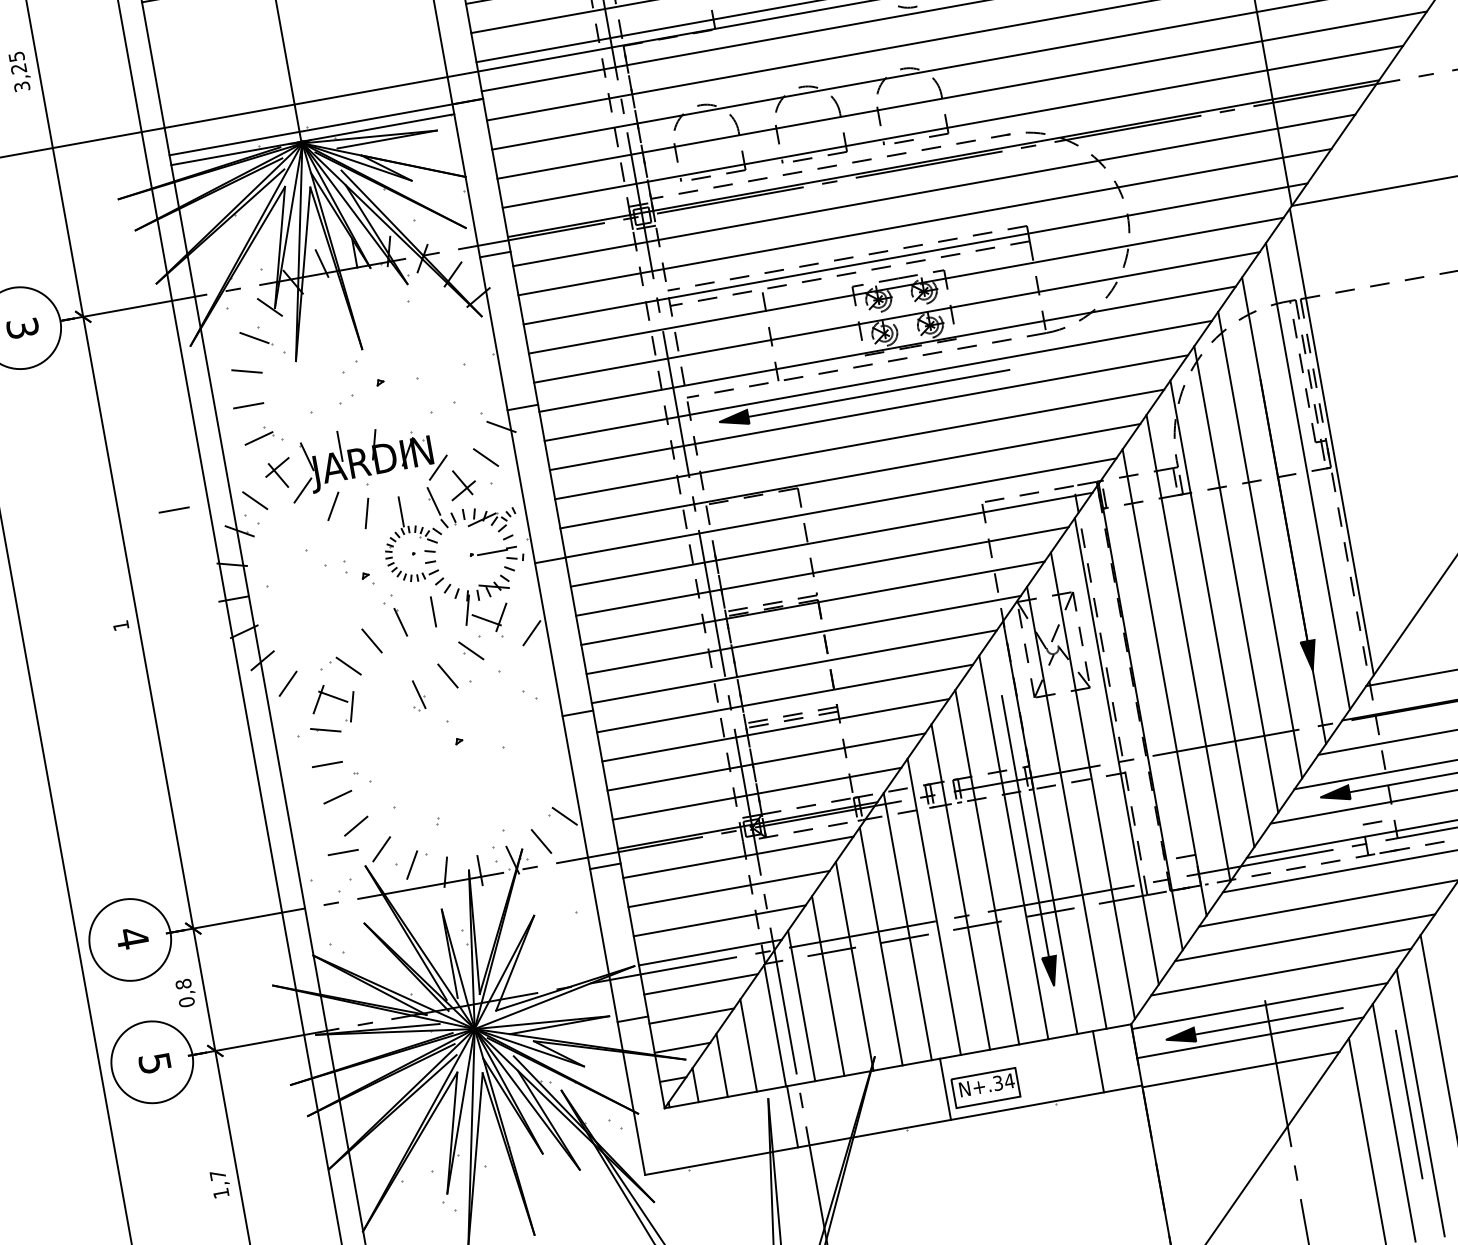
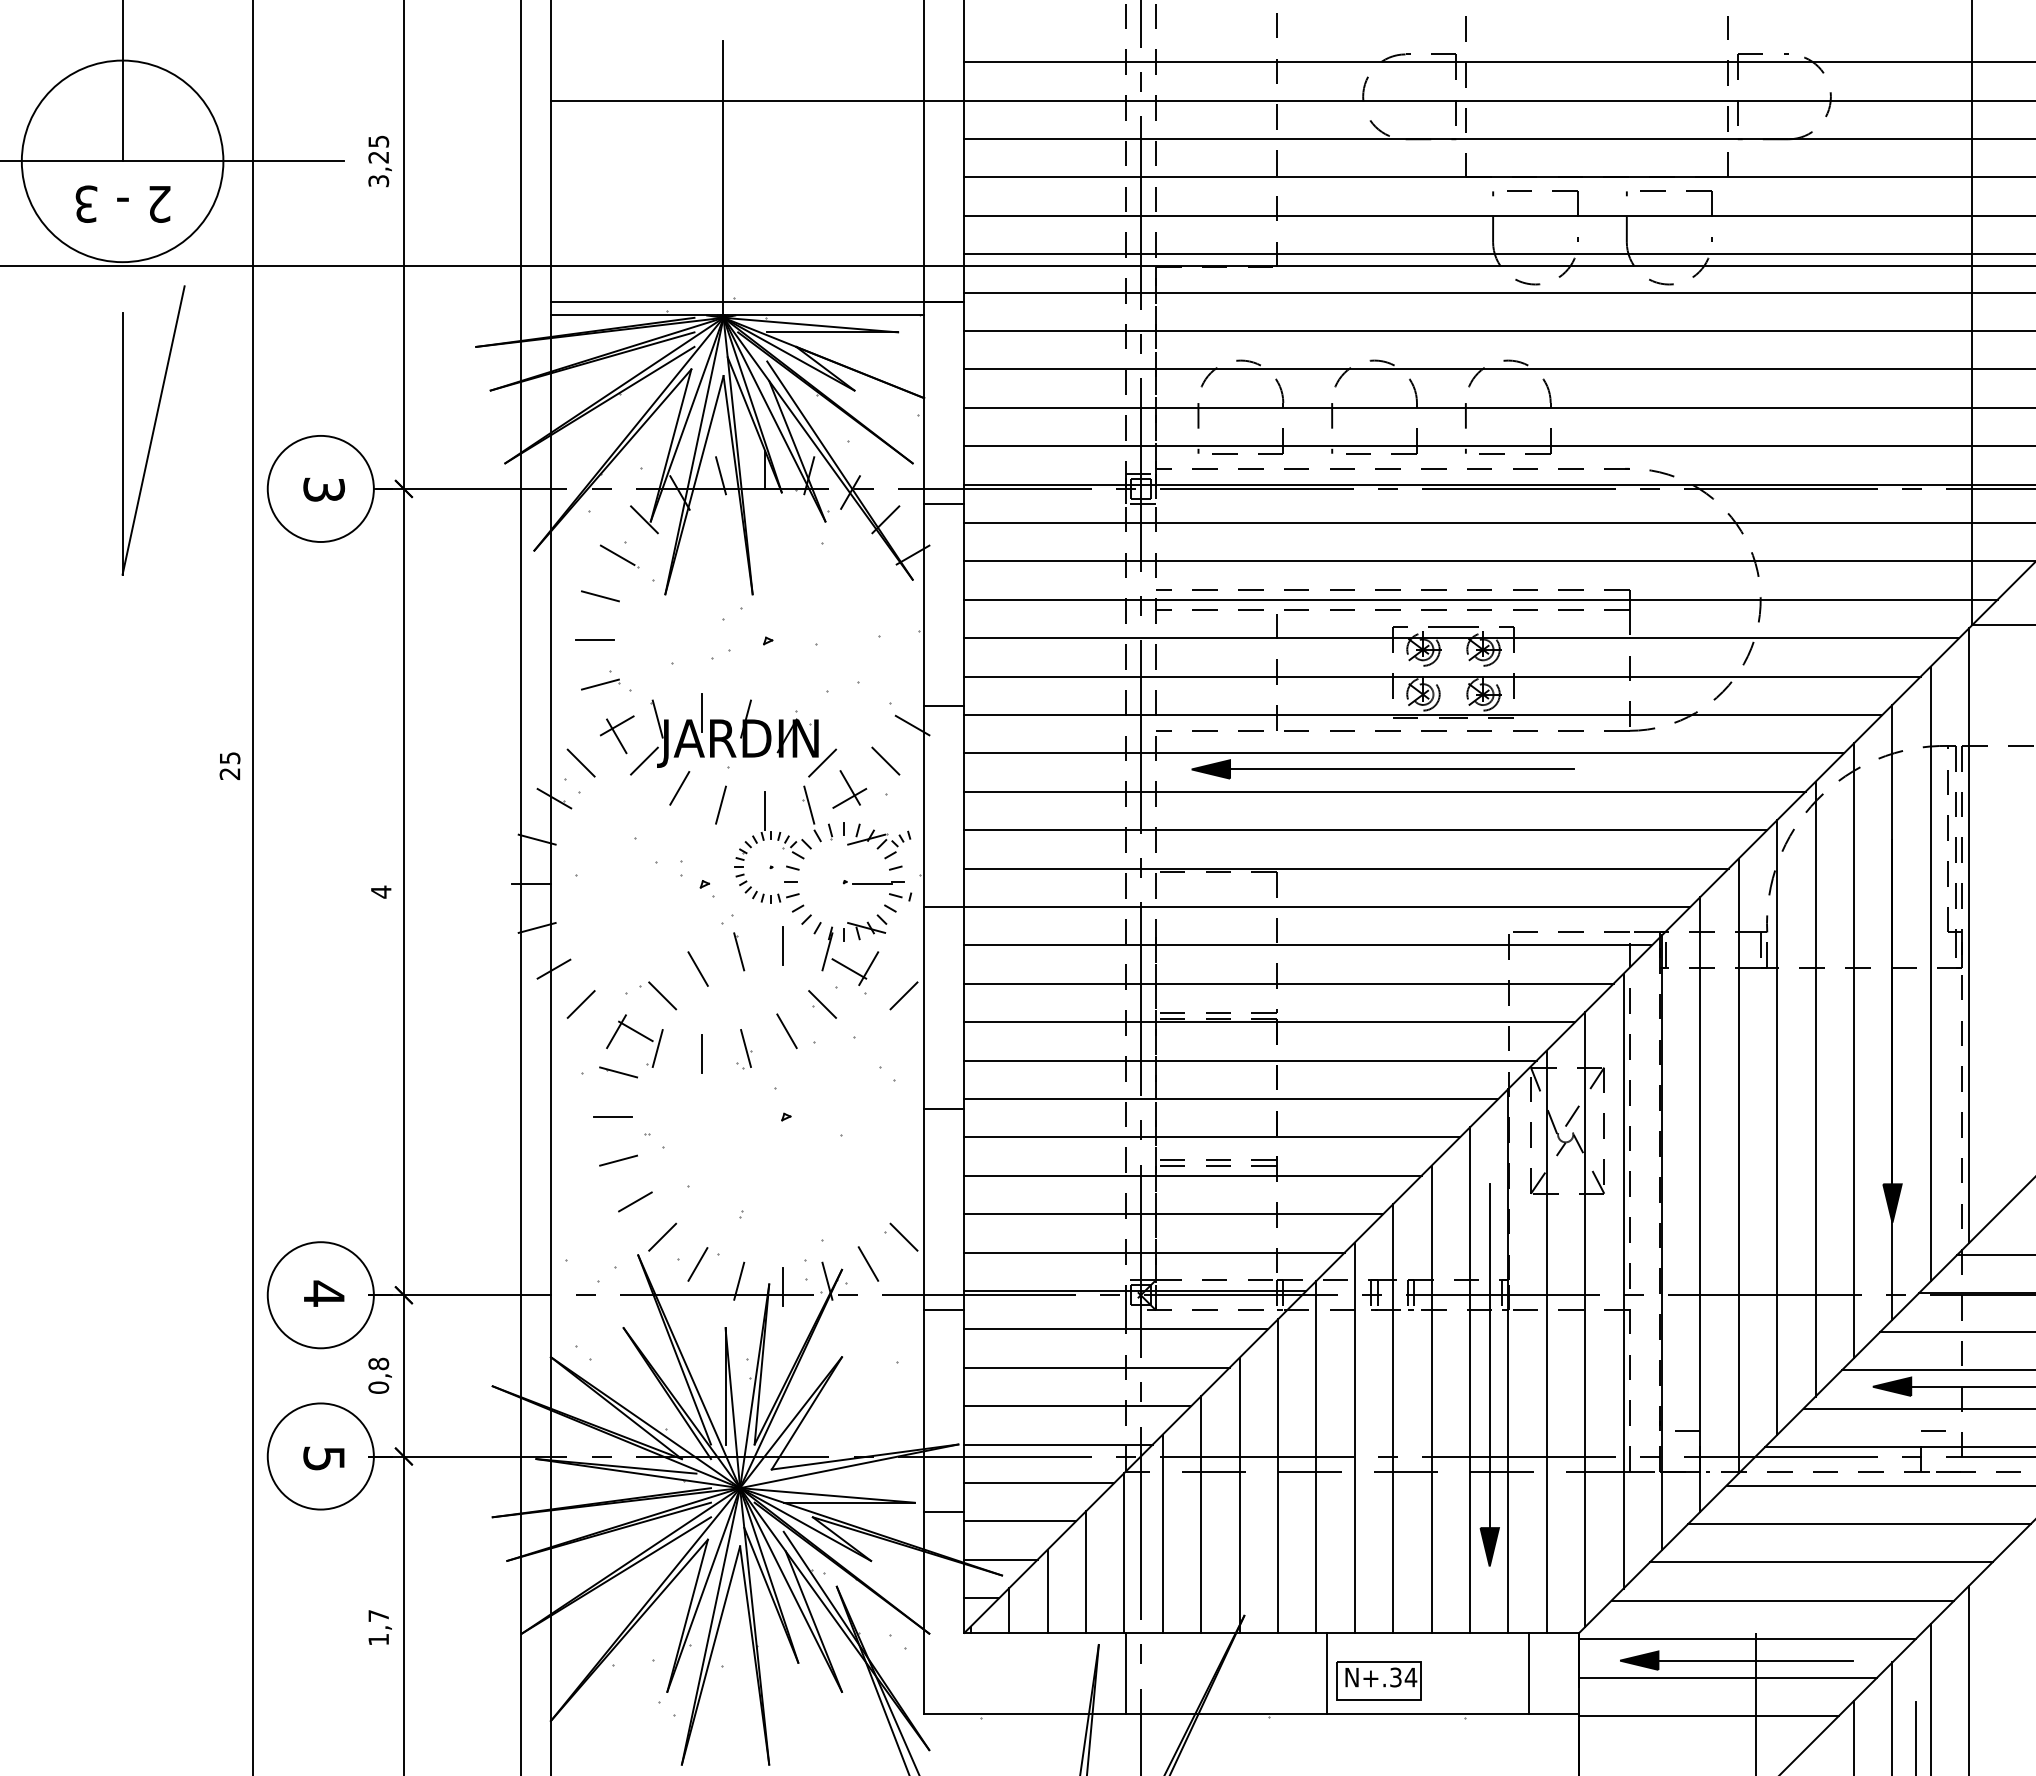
line: (173, 509) -> (475, 755), removed
text: (121, 625) -> (381, 891), 1 -> 4
line: (386, 705) -> (701, 1054), added
line: (343, 852) -> (612, 1232), removed

